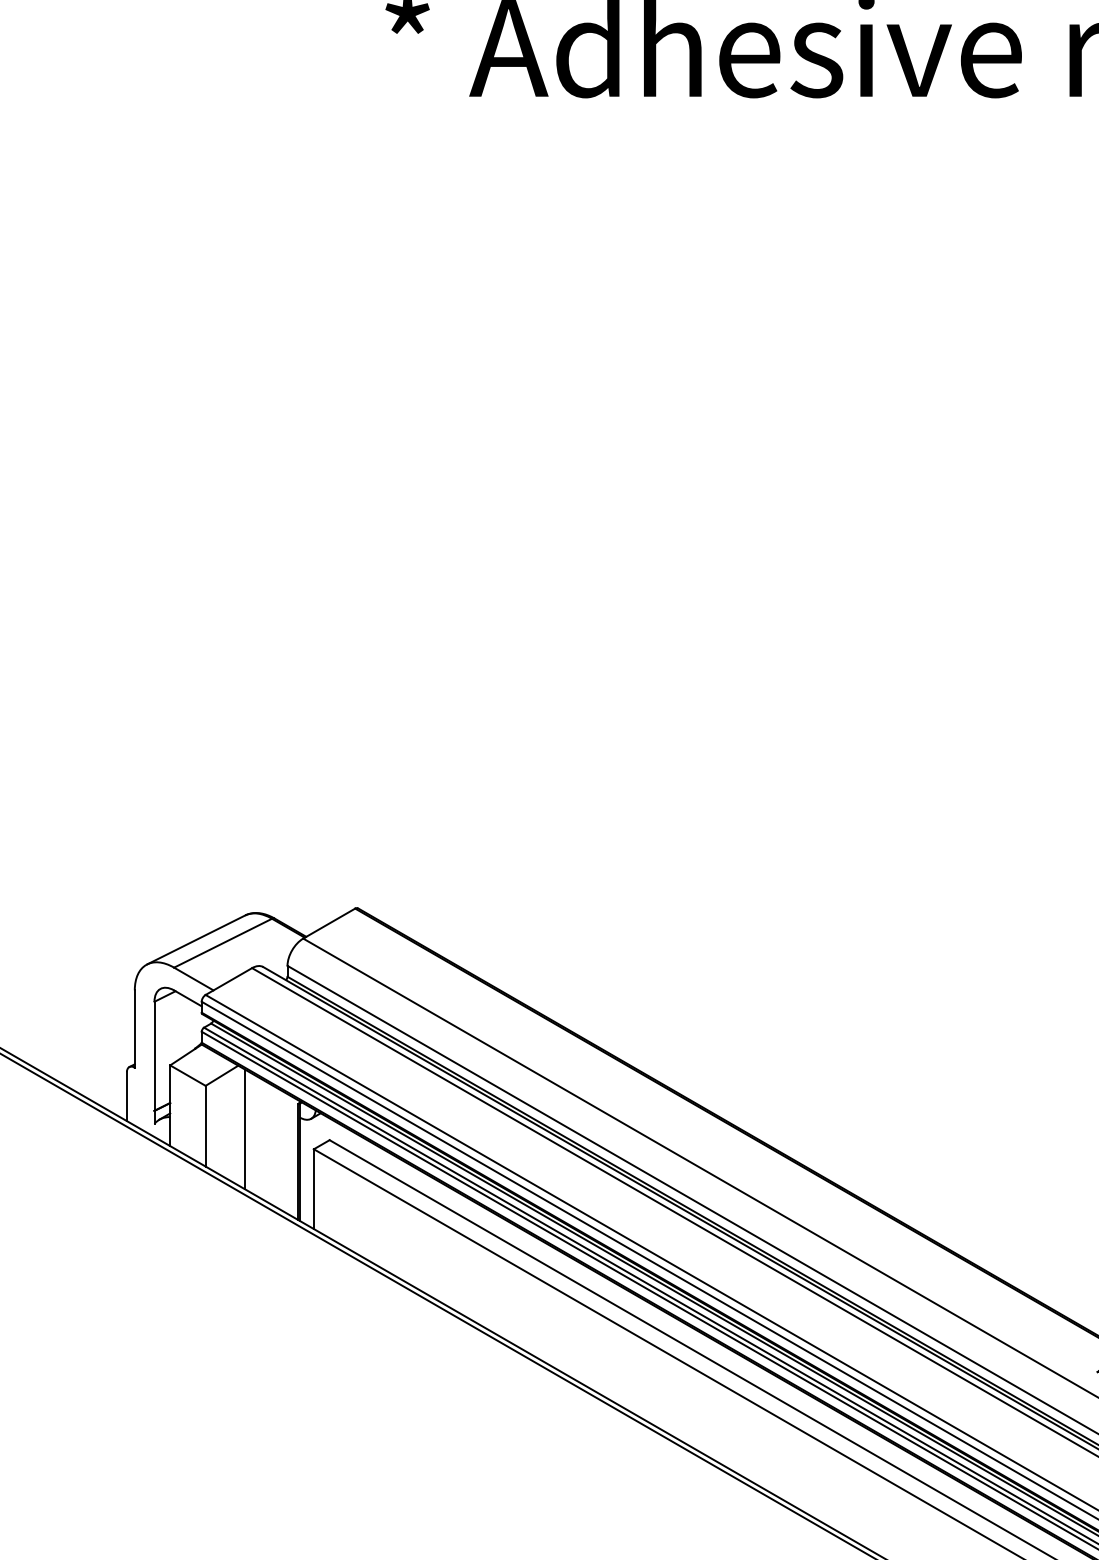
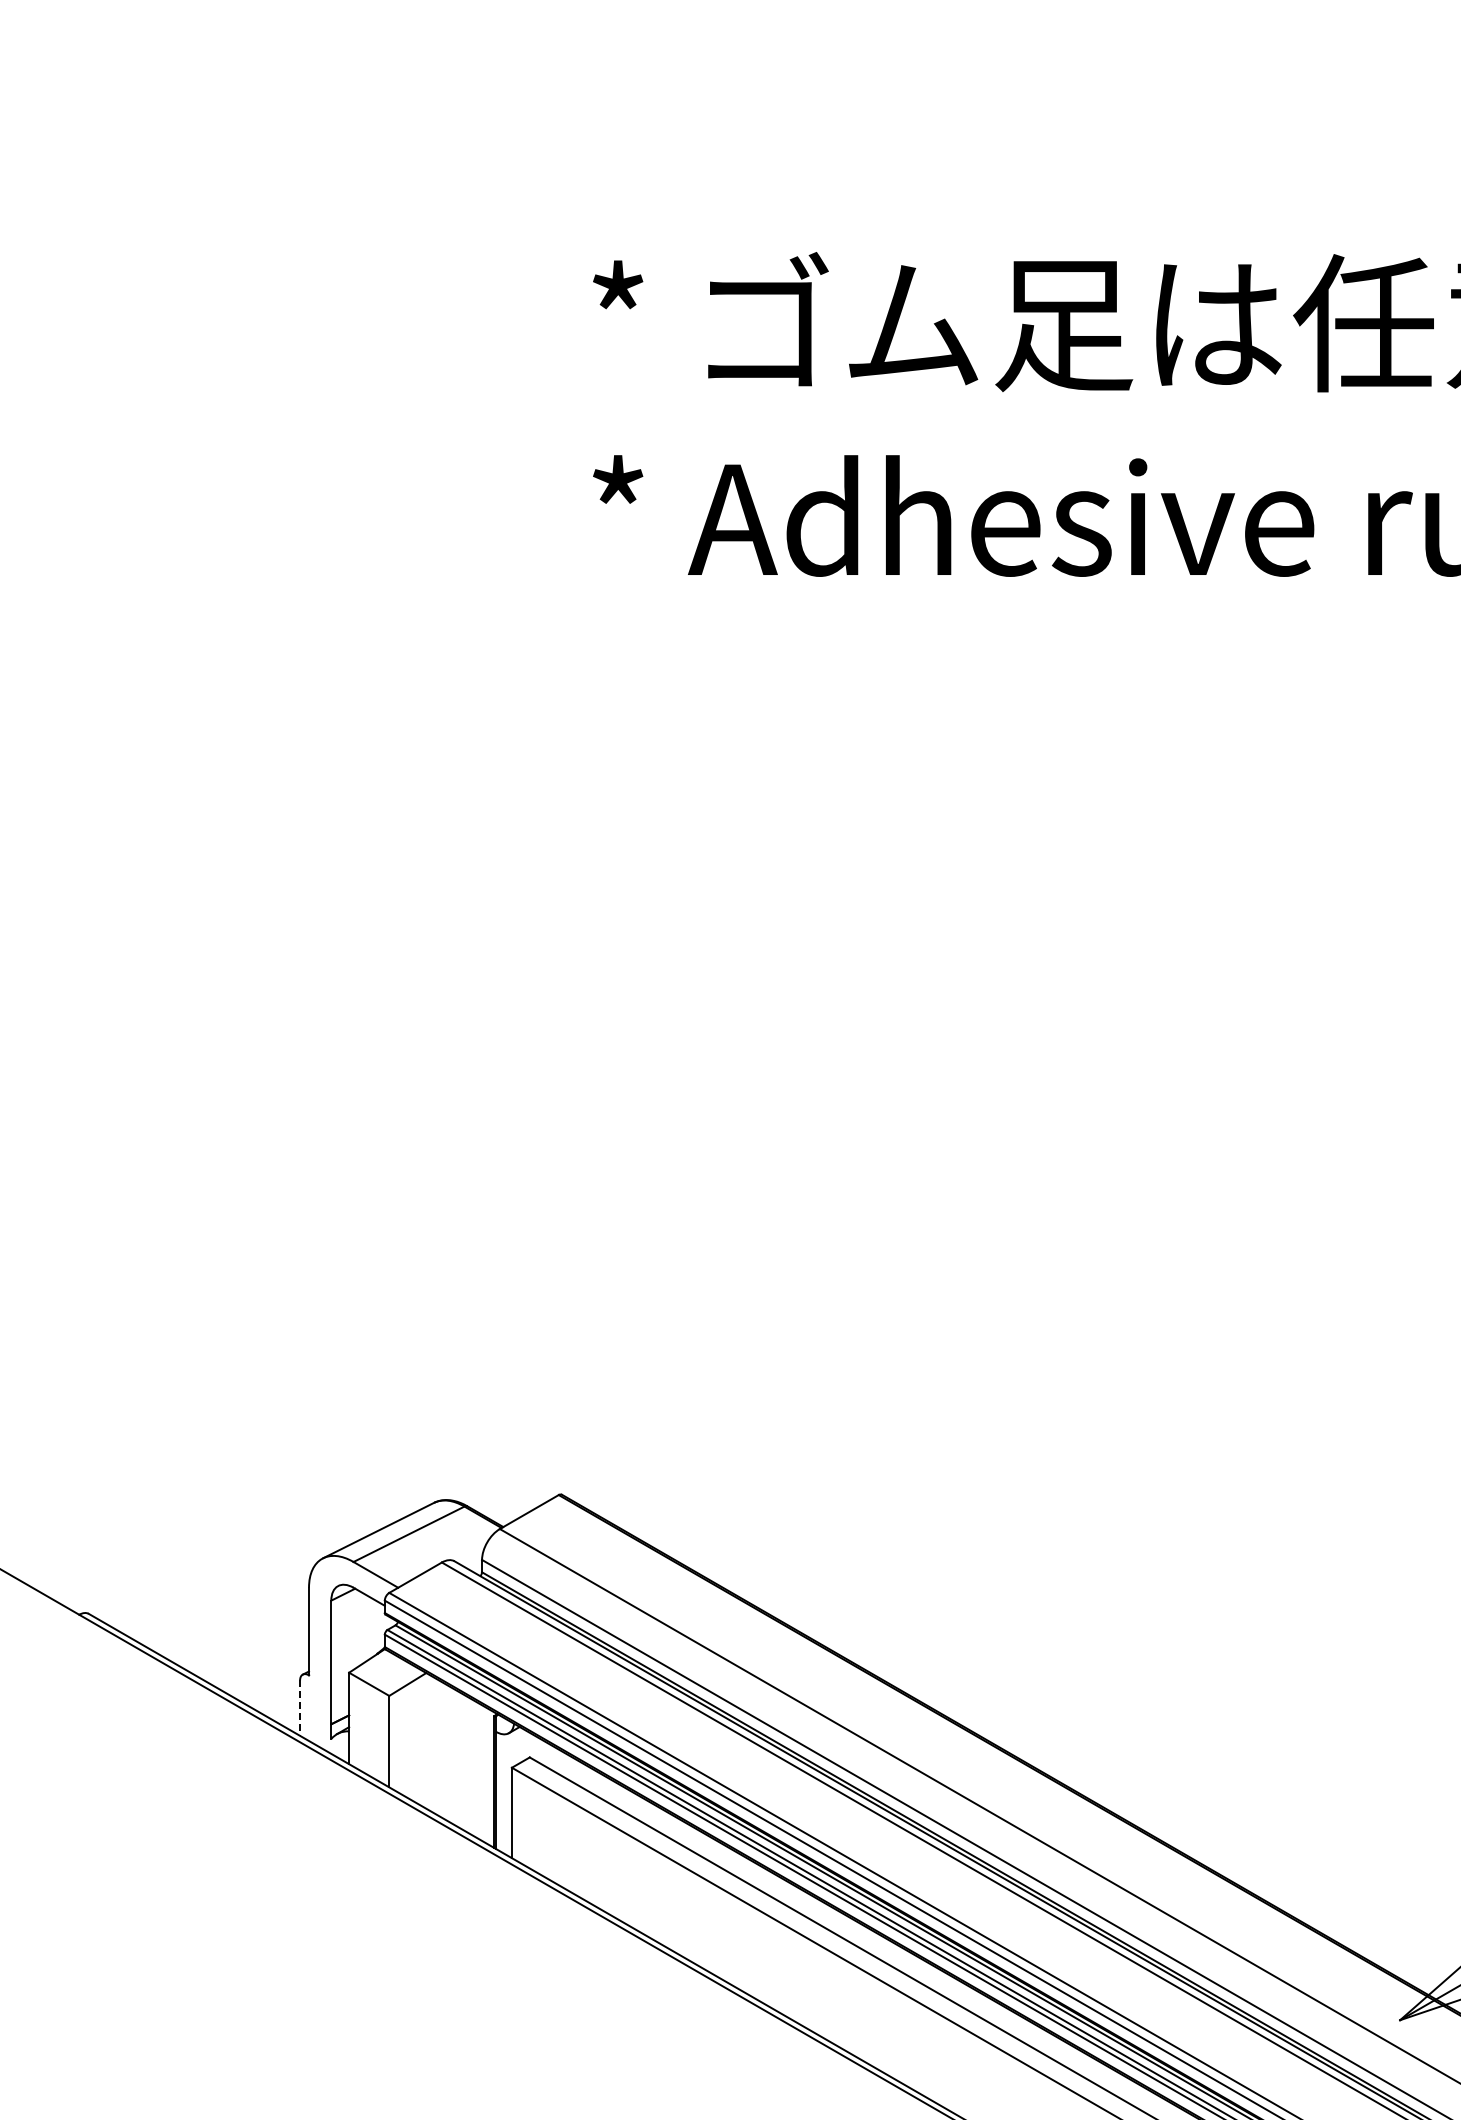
line: (127, 1096) -> (300, 1708), solid -> dashed
line: (244, 1129) -> (433, 1745), removed

